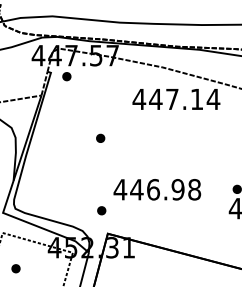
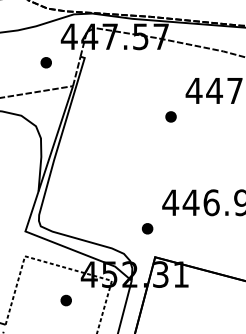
part: (66, 76) -> (45, 62), moved
part: (100, 137) -> (170, 115), moved
part: (15, 268) -> (65, 300), moved

